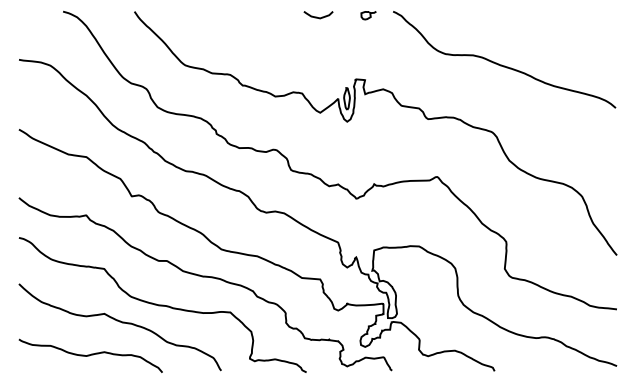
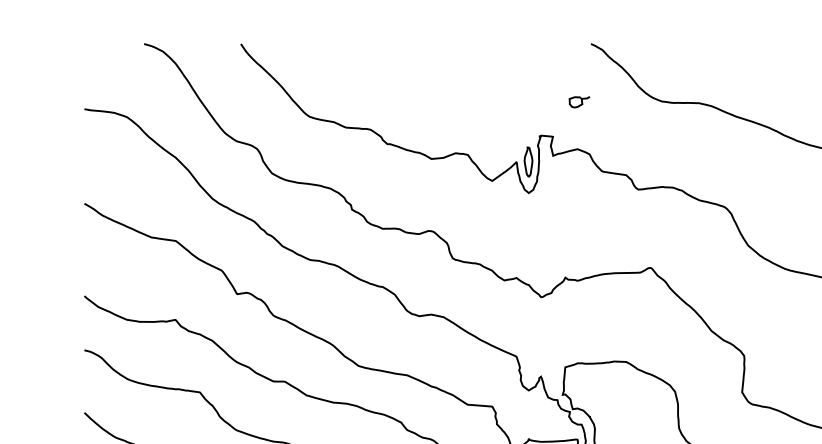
curve: (369, 15) -> (580, 102), moved
curve: (317, 16) -> (488, 50), removed

